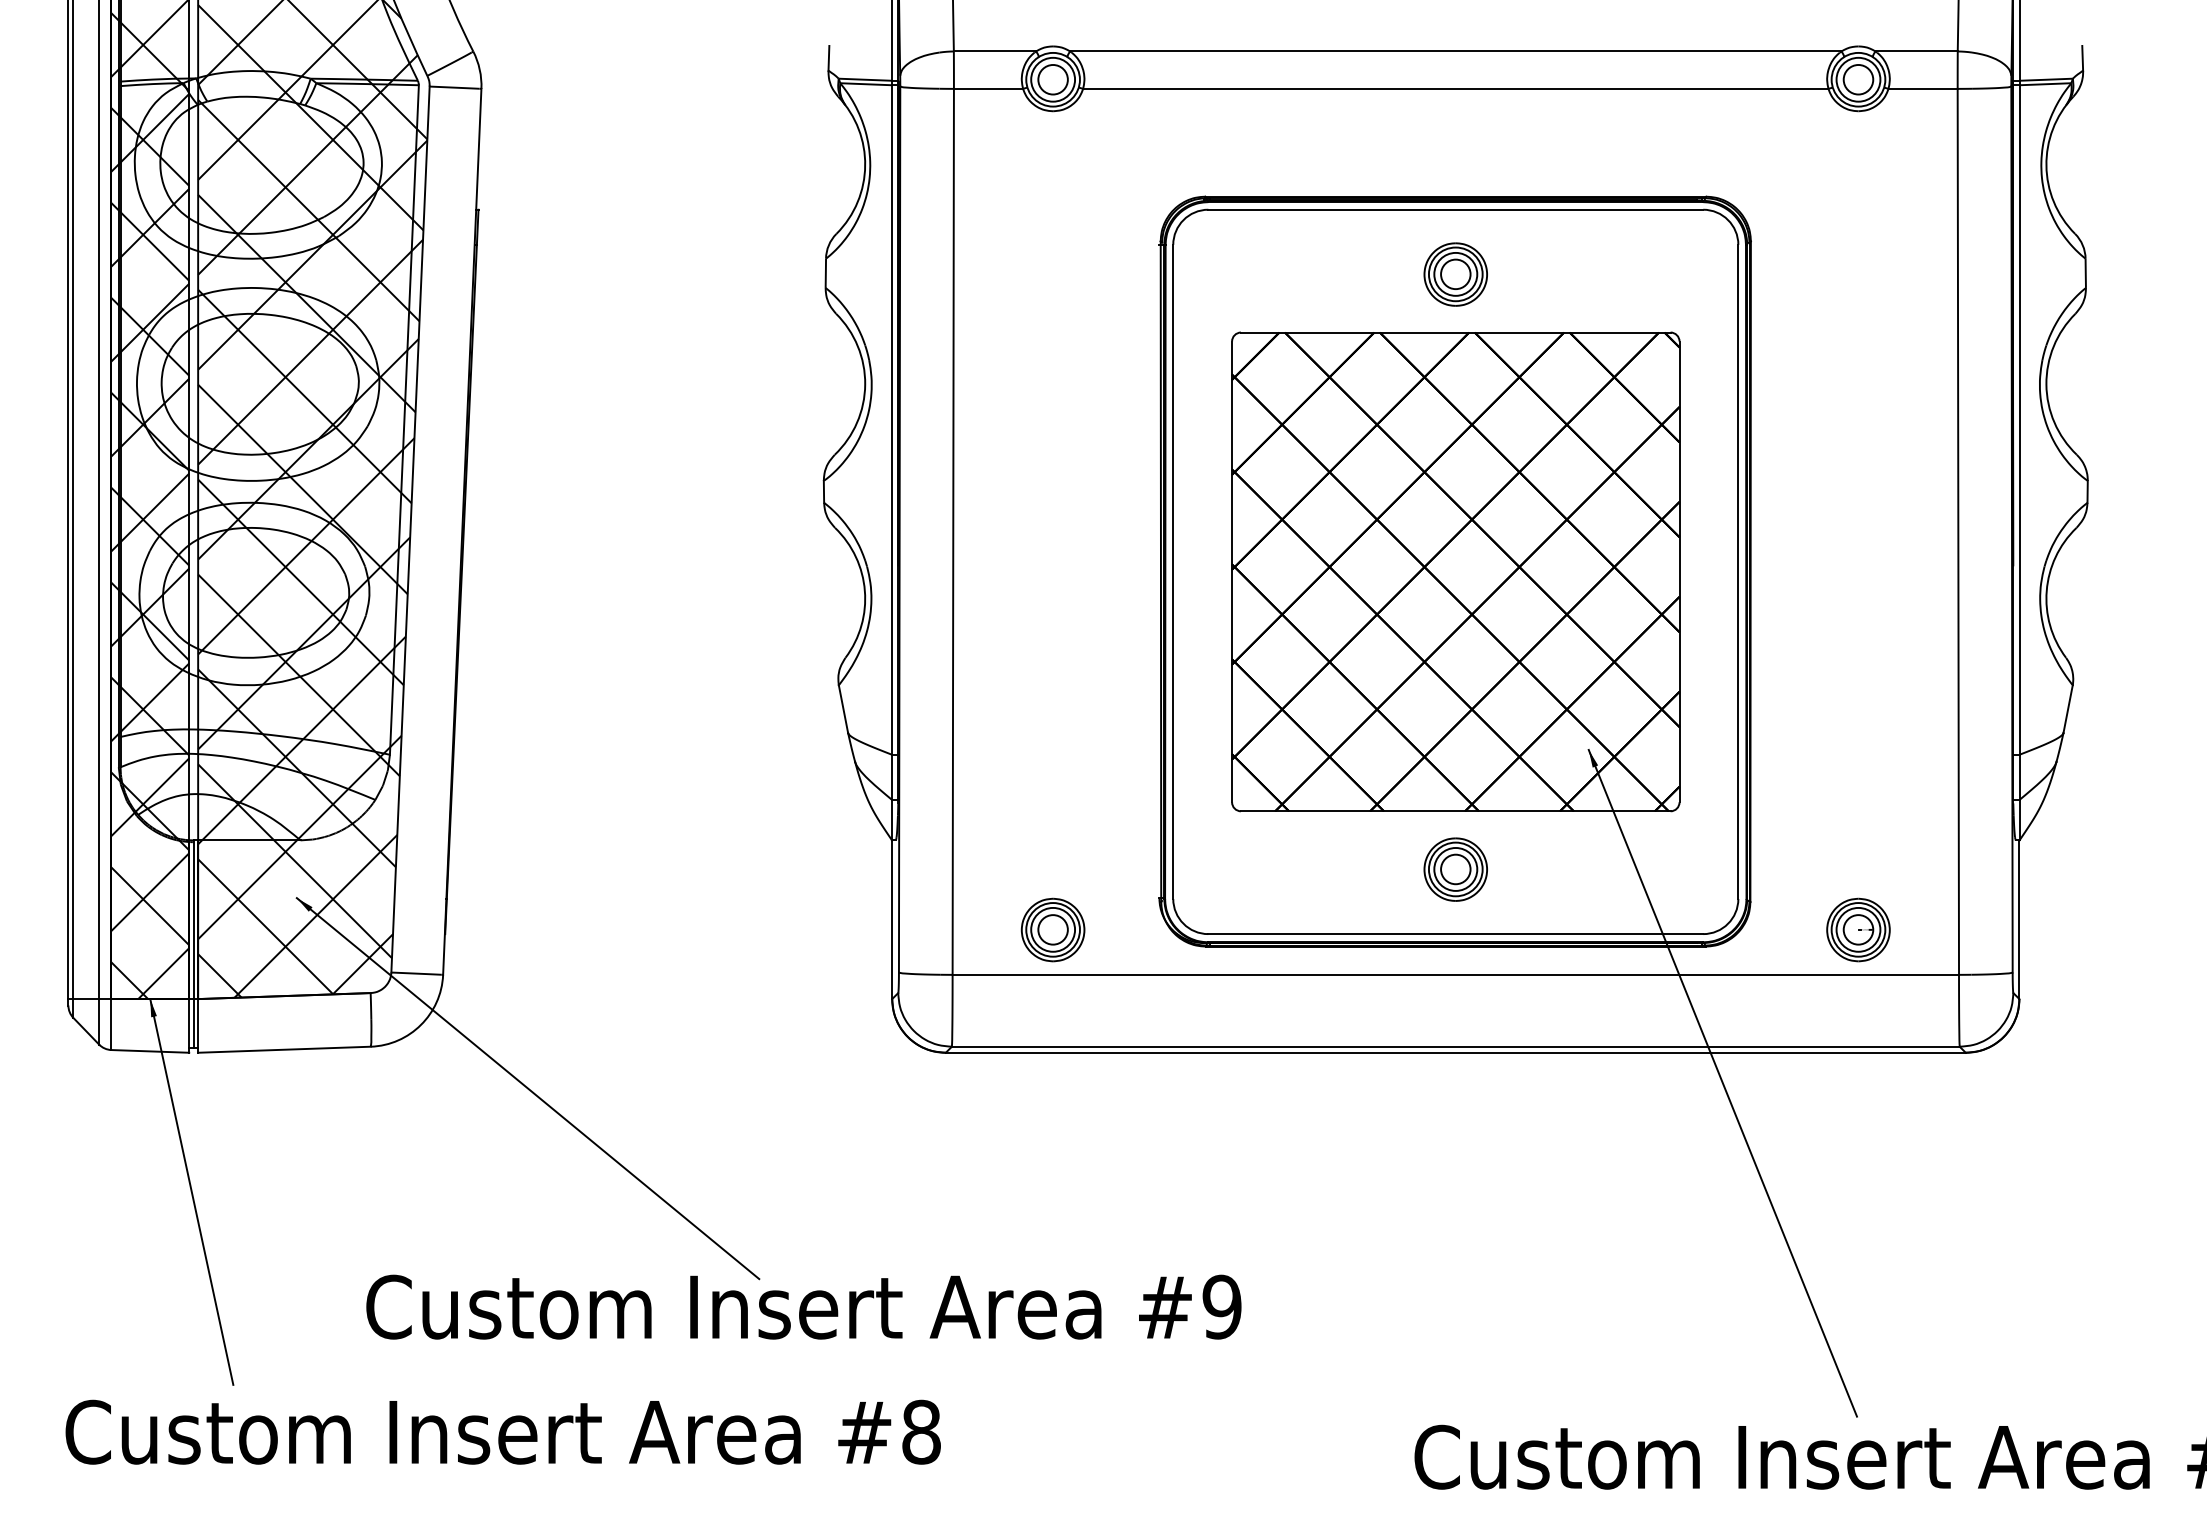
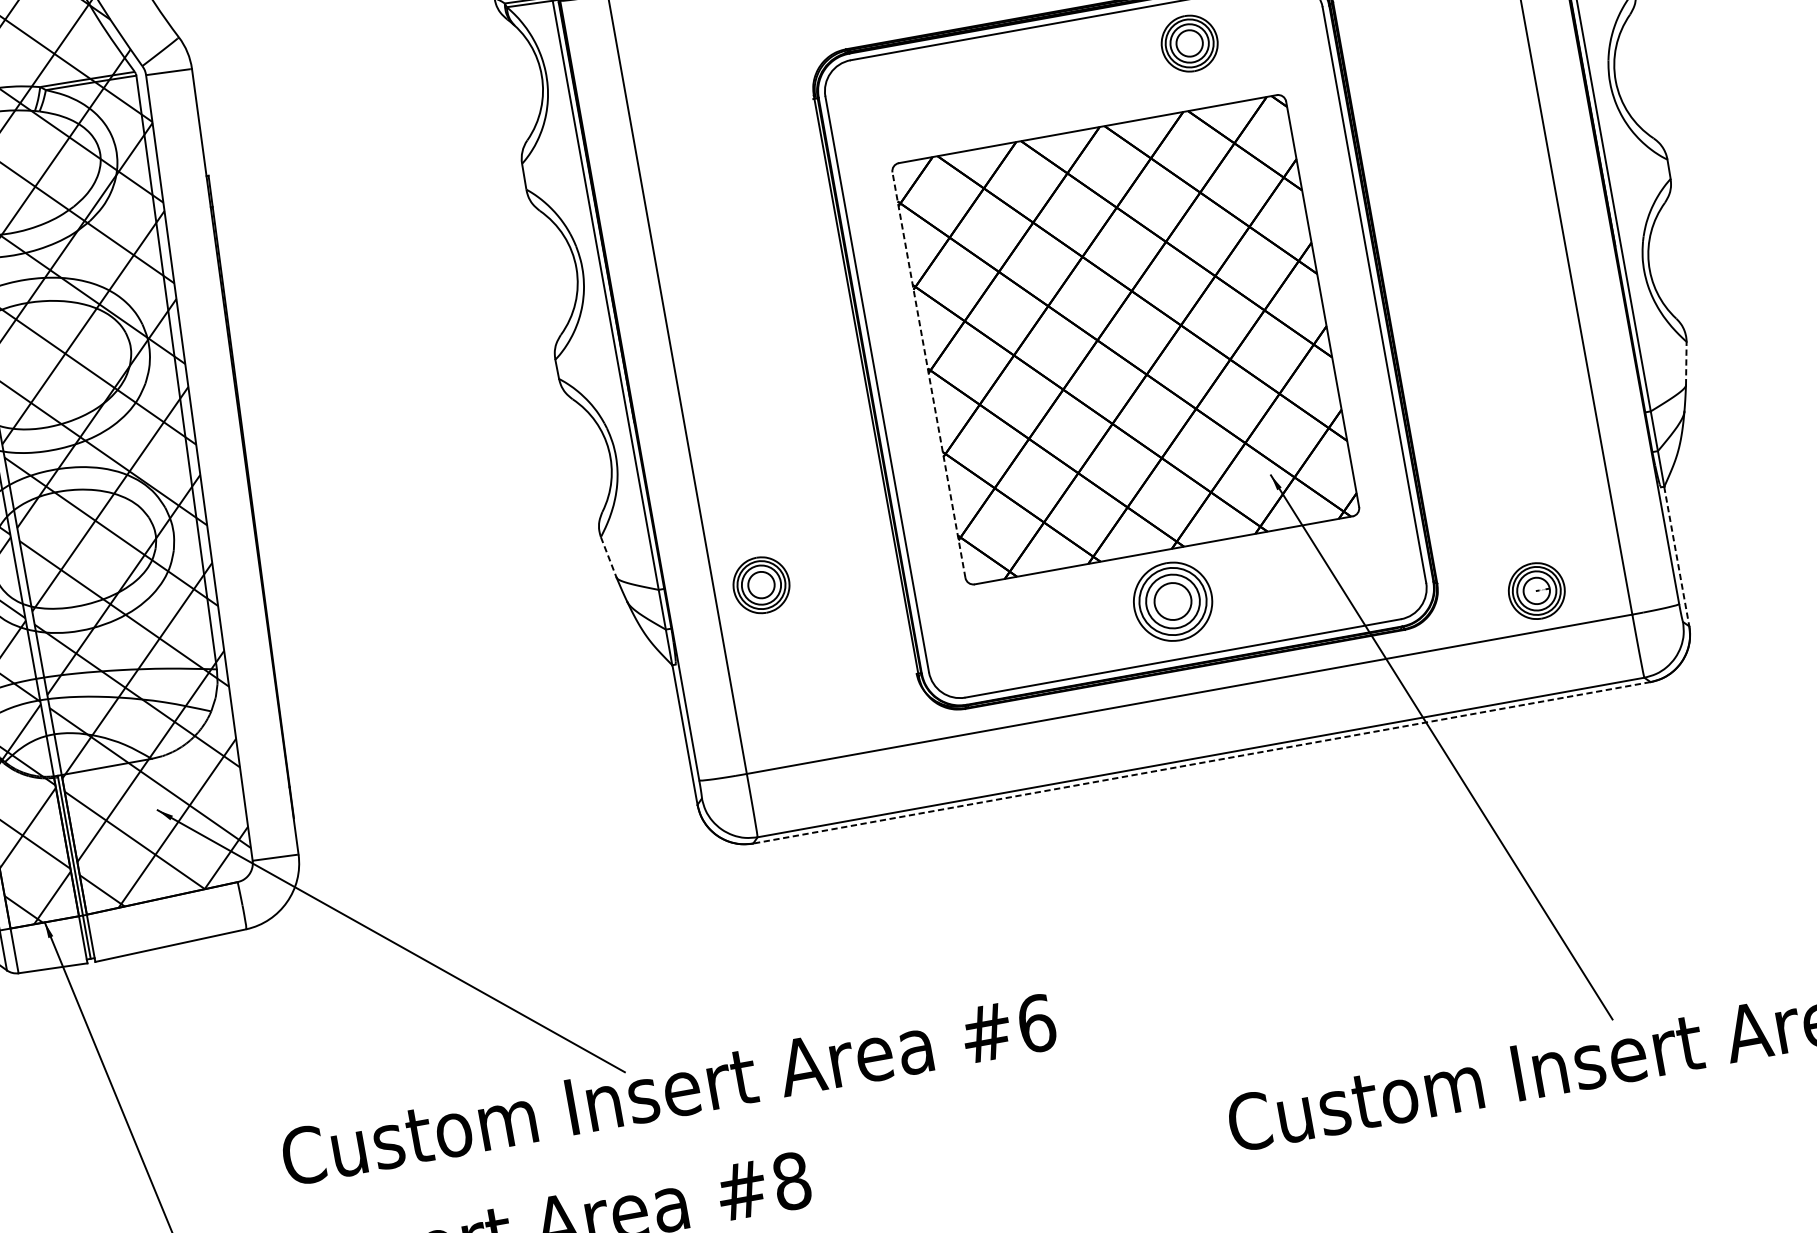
part: (1455, 274) -> (1189, 43), moved
line: (1232, 571) -> (929, 374), solid -> dashed
line: (2068, 708) -> (1686, 362), solid -> dashed
line: (843, 709) -> (608, 557), solid -> dashed
part: (1455, 869) -> (1172, 601), size x1.4
line: (2019, 920) -> (1676, 557), solid -> dashed
part: (1052, 929) -> (760, 584), moved
line: (1455, 1052) -> (1201, 762), solid -> dashed
text: (1222, 1306) -> (1036, 1023), #9 -> #6

